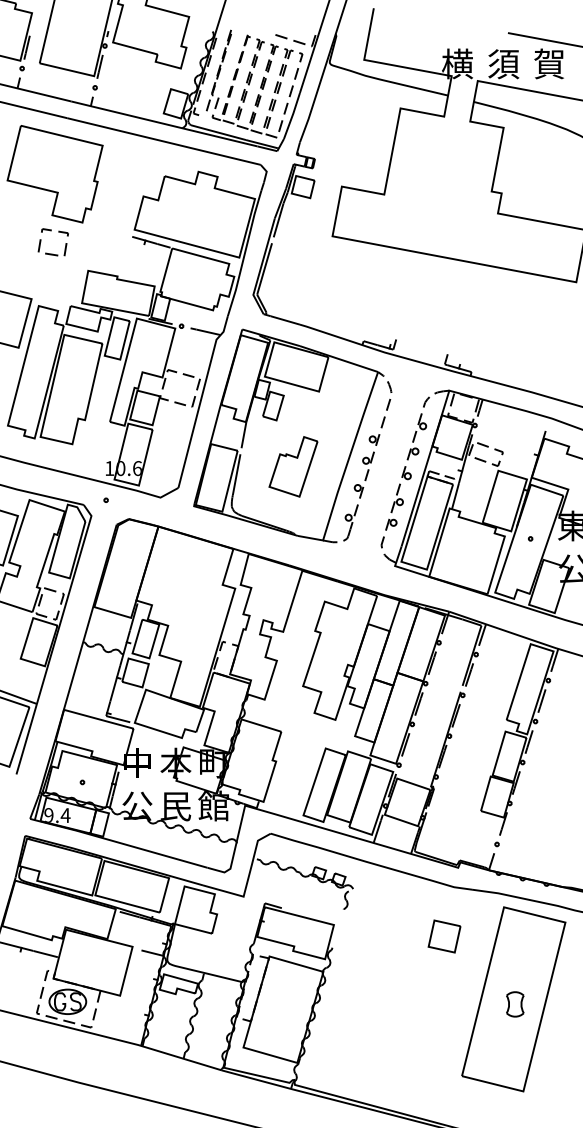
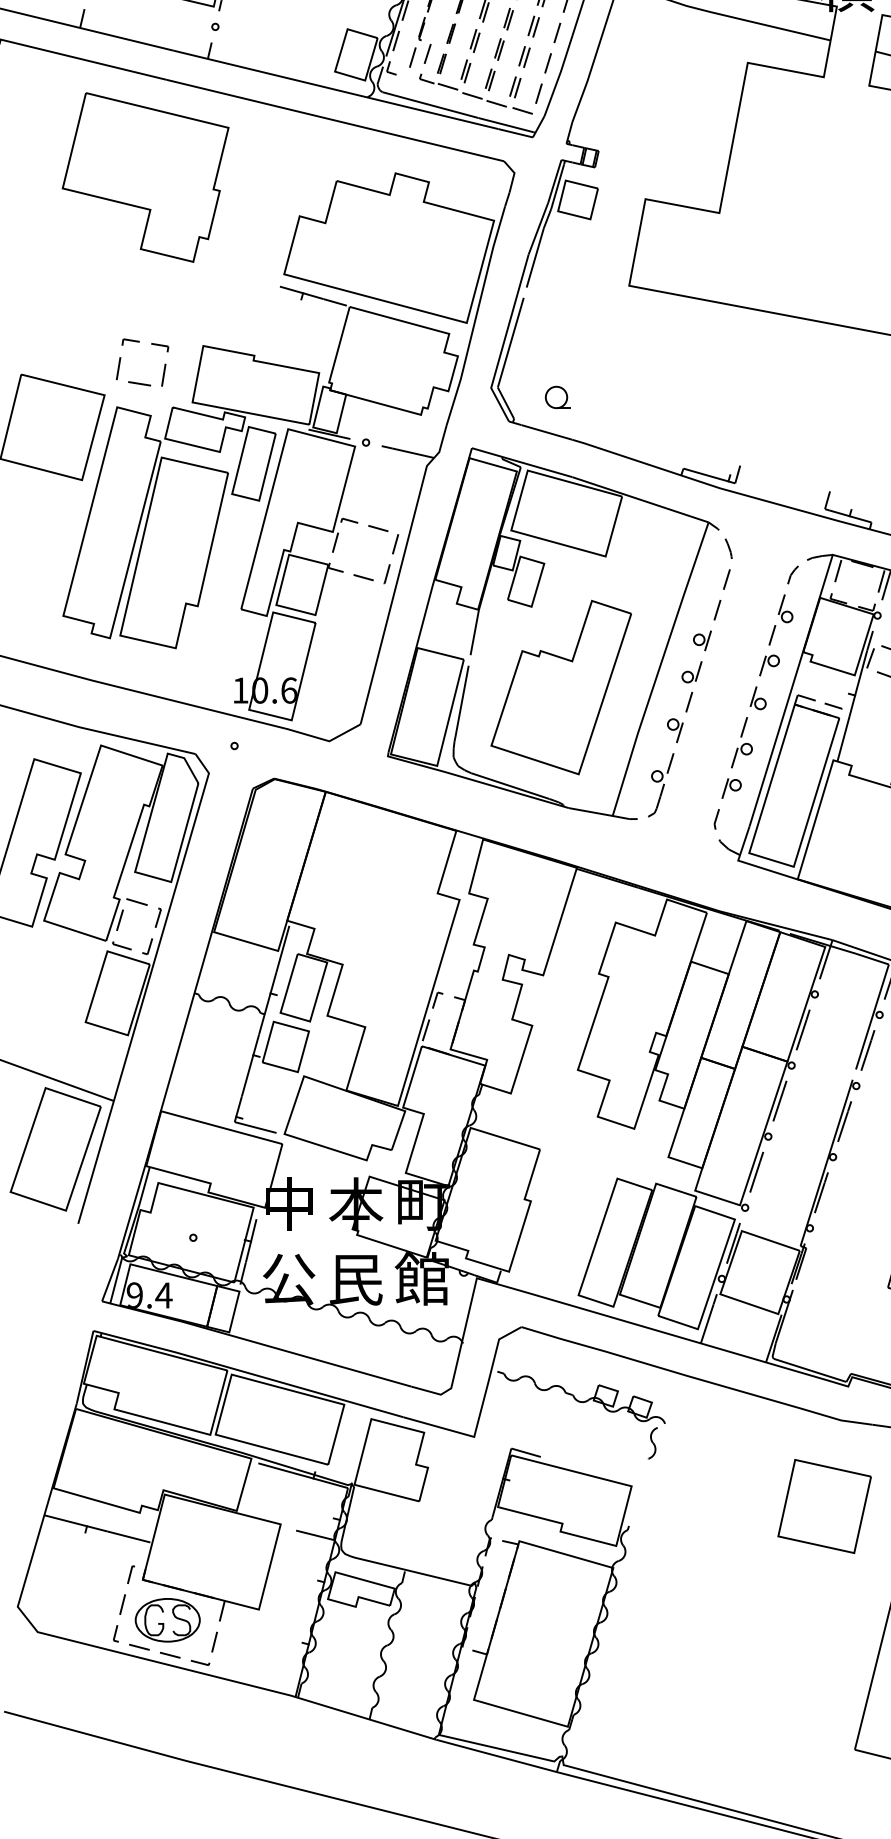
part: (41, 242) -> (121, 362), moved
part: (290, 300) -> (555, 397), added
part: (293, 466) -> (561, 687), size x1.67
part: (444, 936) -> (824, 1506), size x1.67

